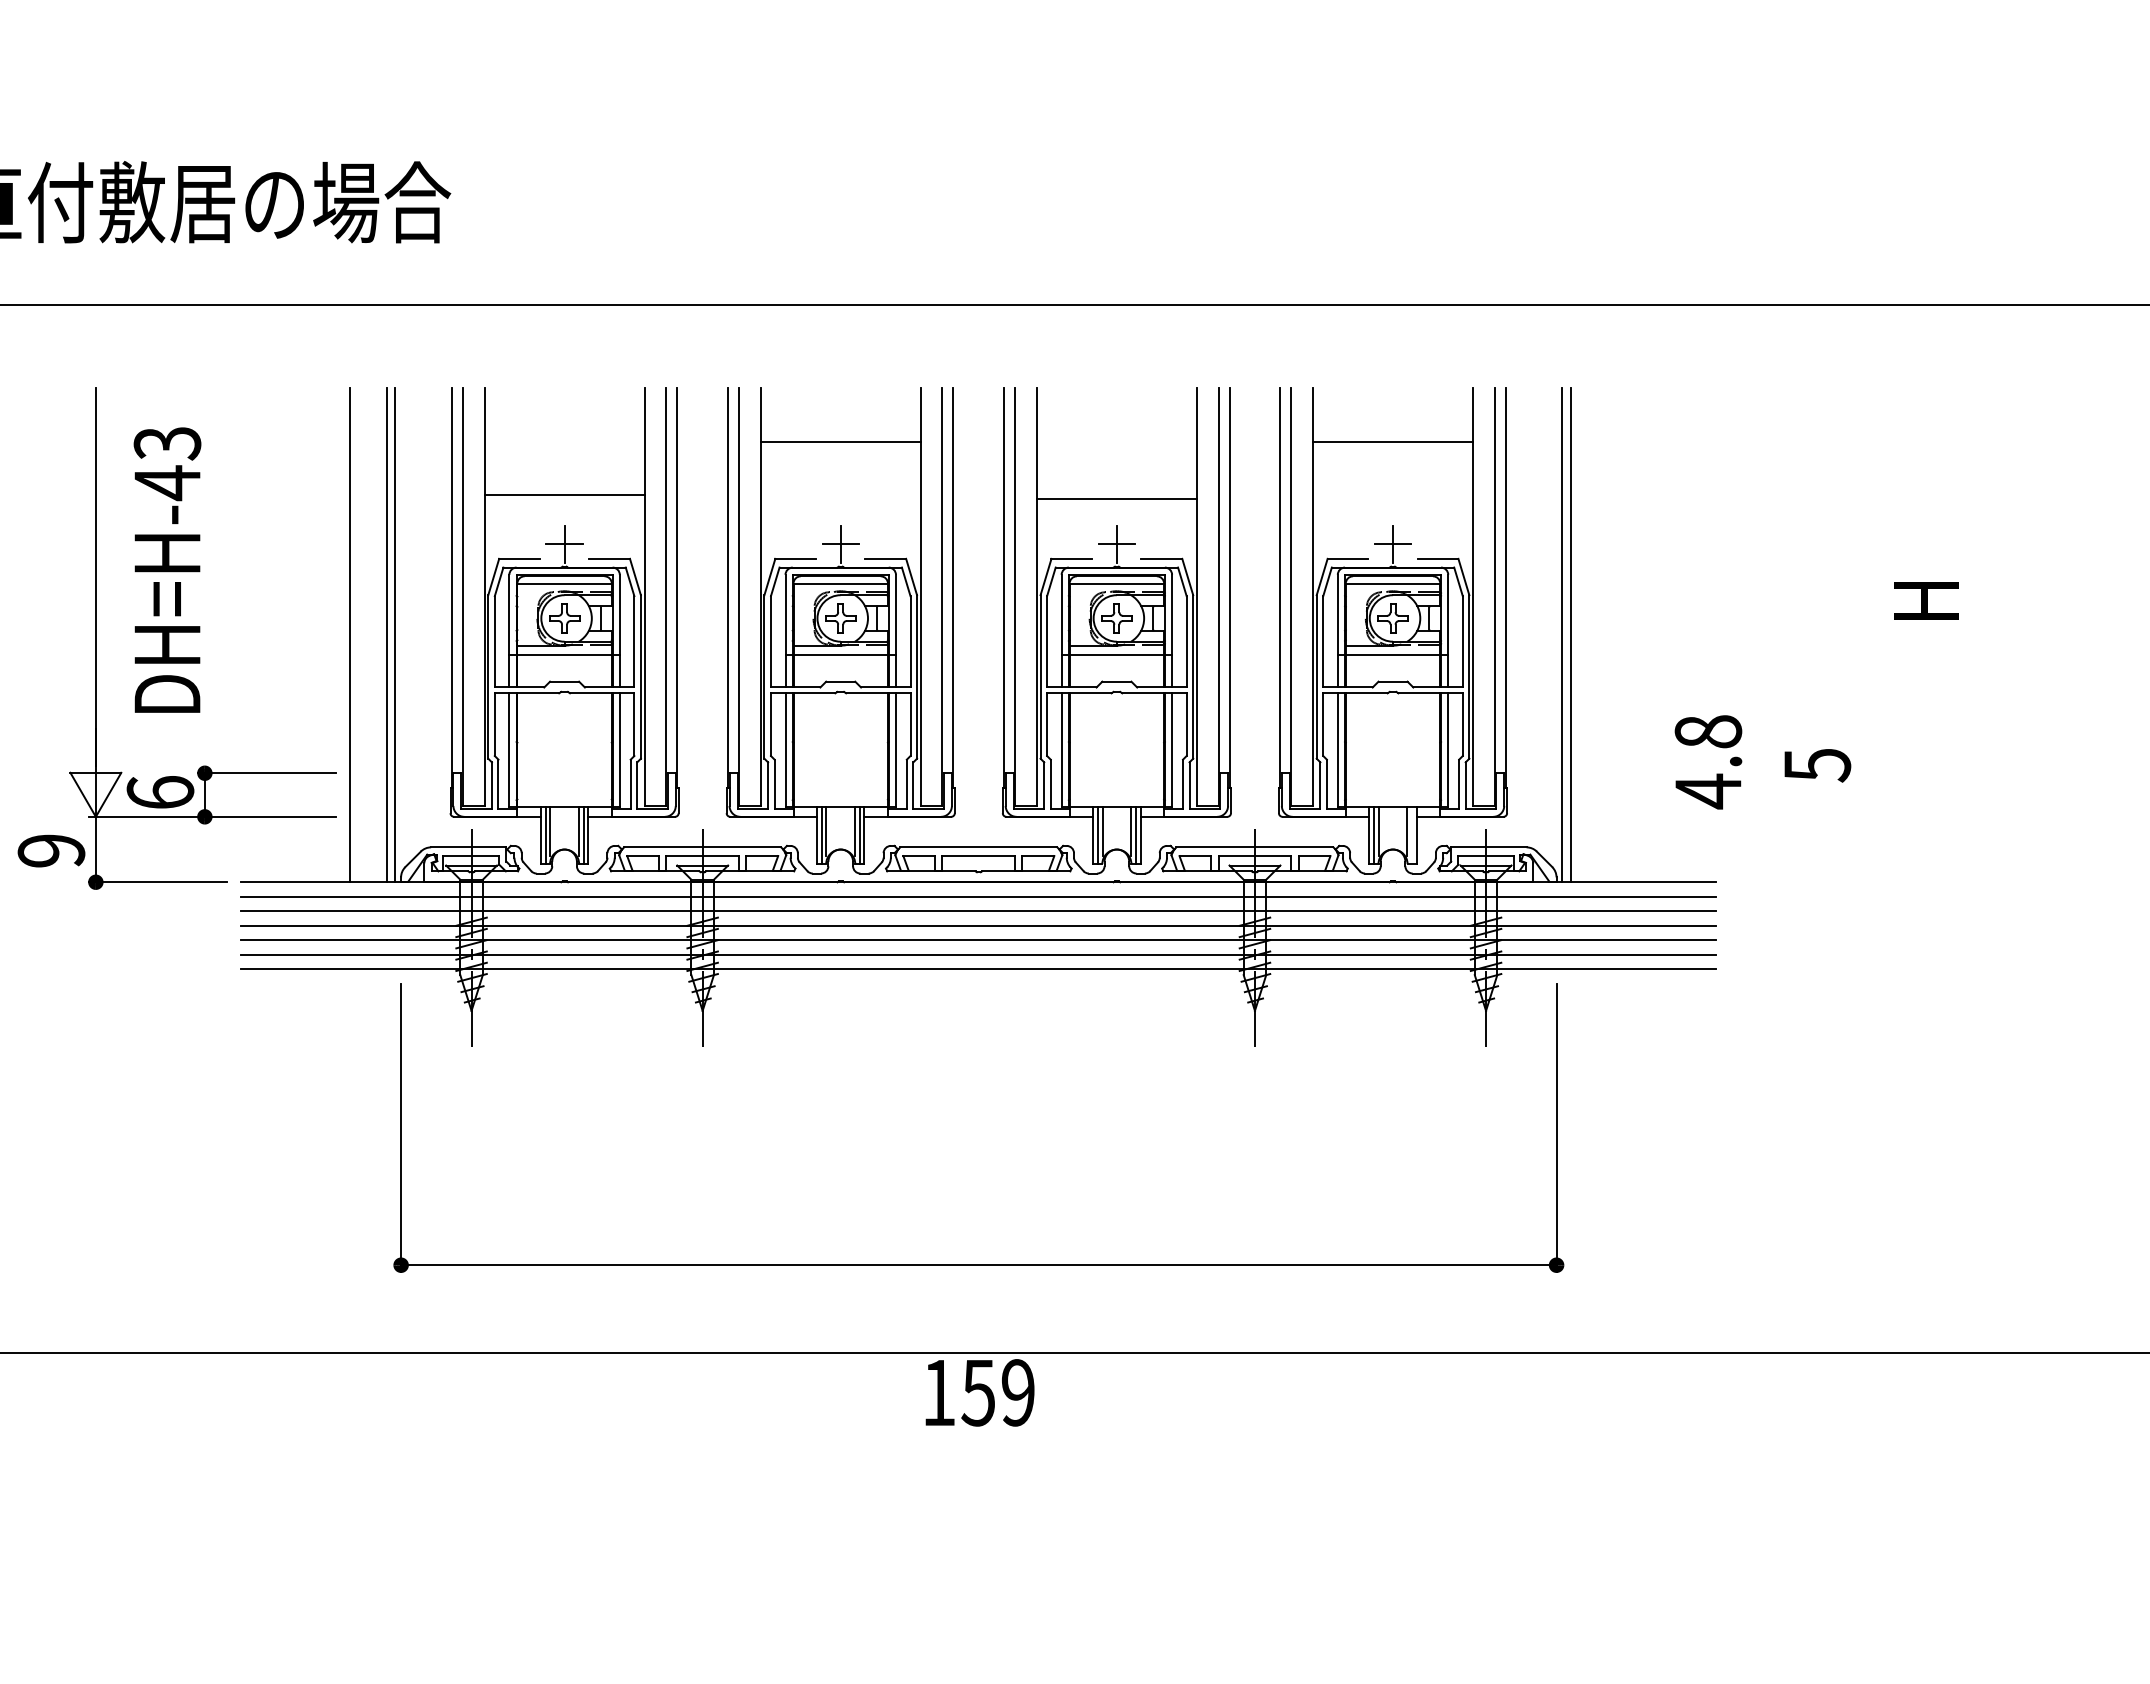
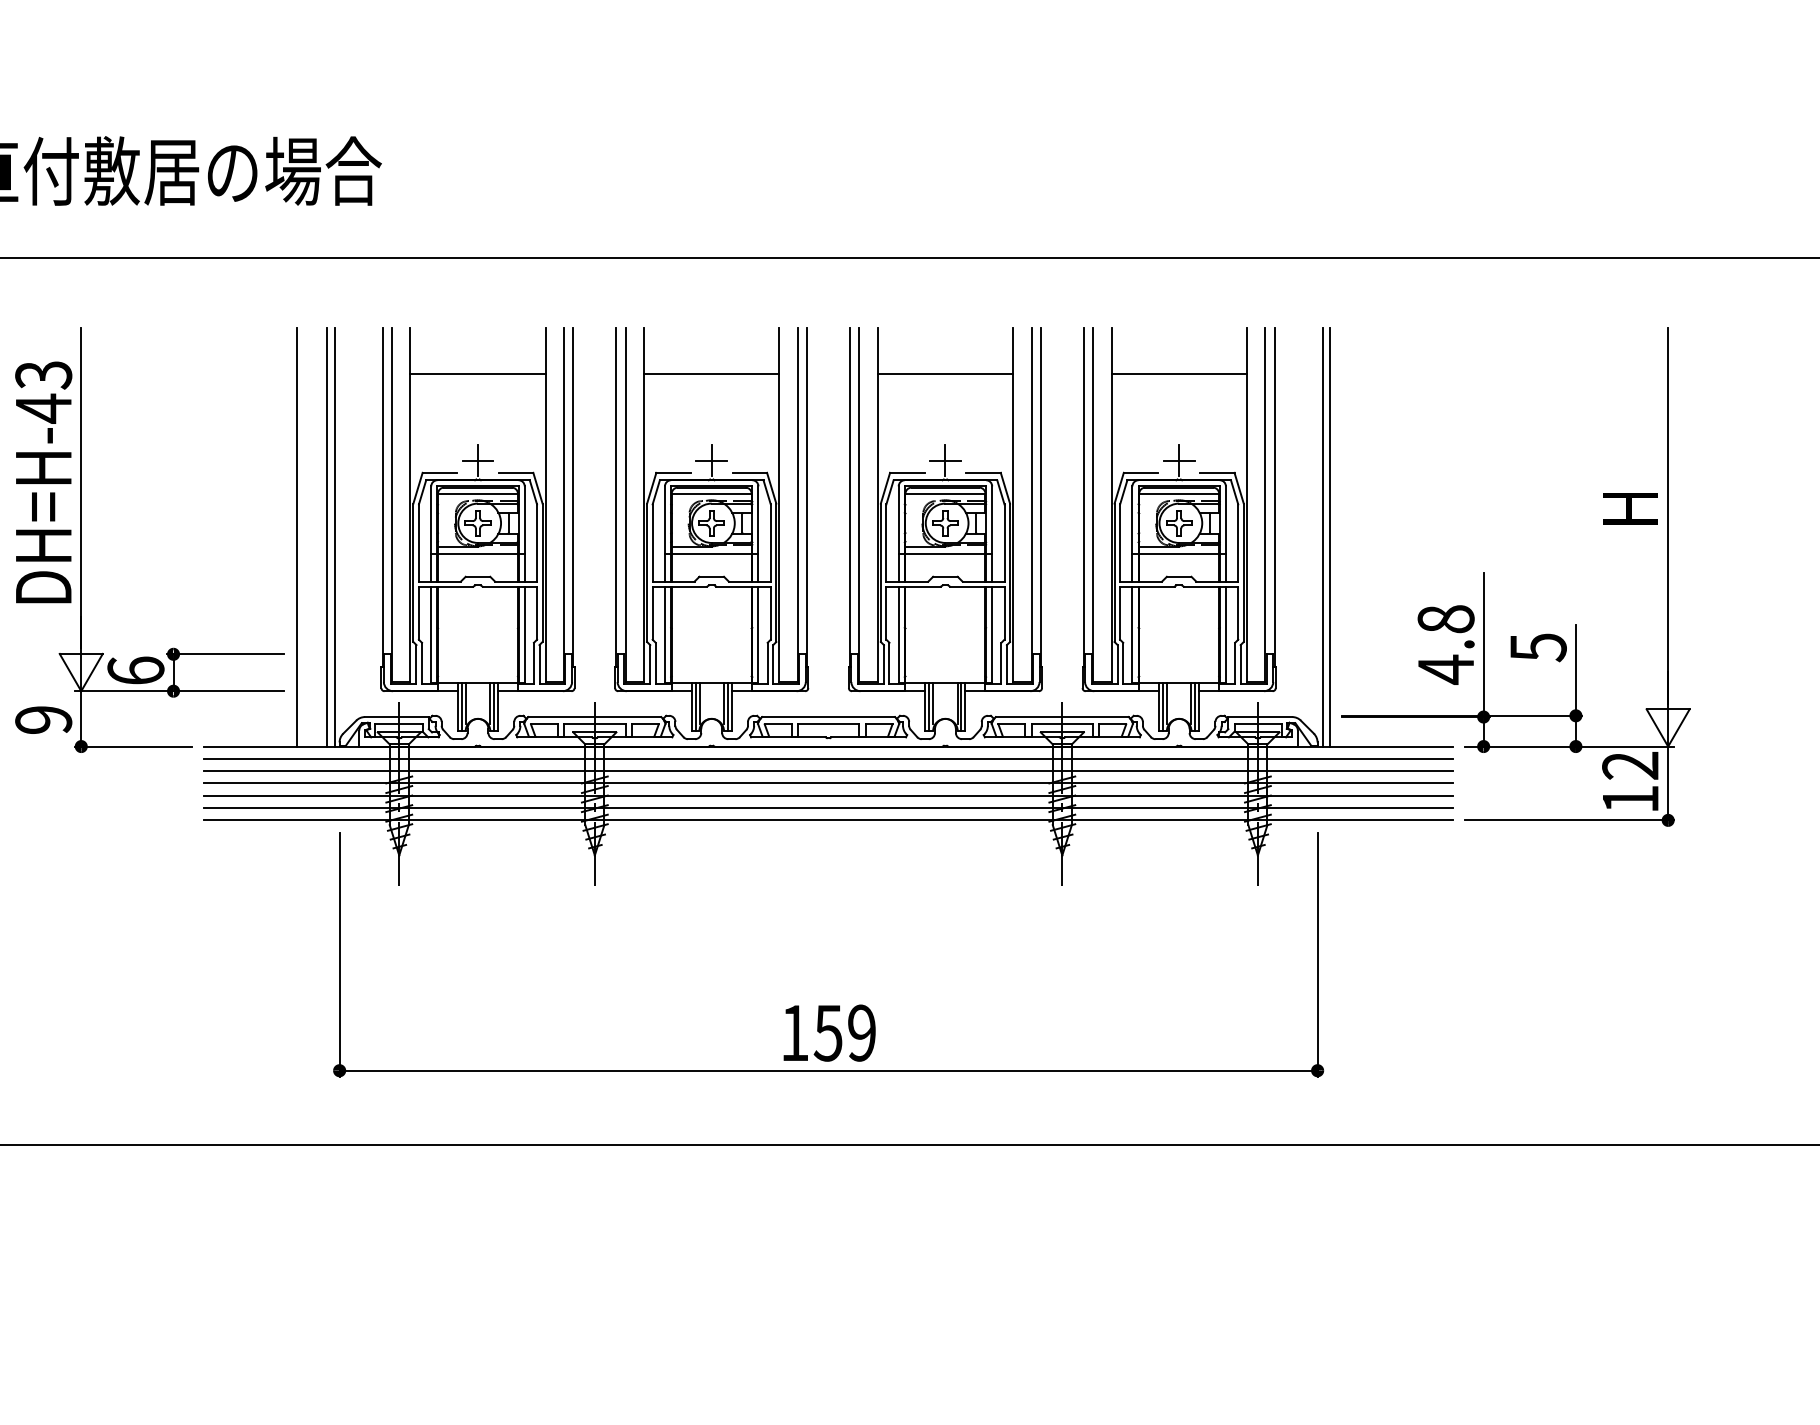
line: (564, 494) -> (477, 373), moved
line: (1116, 498) -> (945, 373), moved
text: (167, 569) -> (43, 481), moved
part: (1753, 682) -> (1484, 577), added
line: (1411, 835) -> (1194, 706), added
text: (979, 1392) -> (829, 1032), moved

